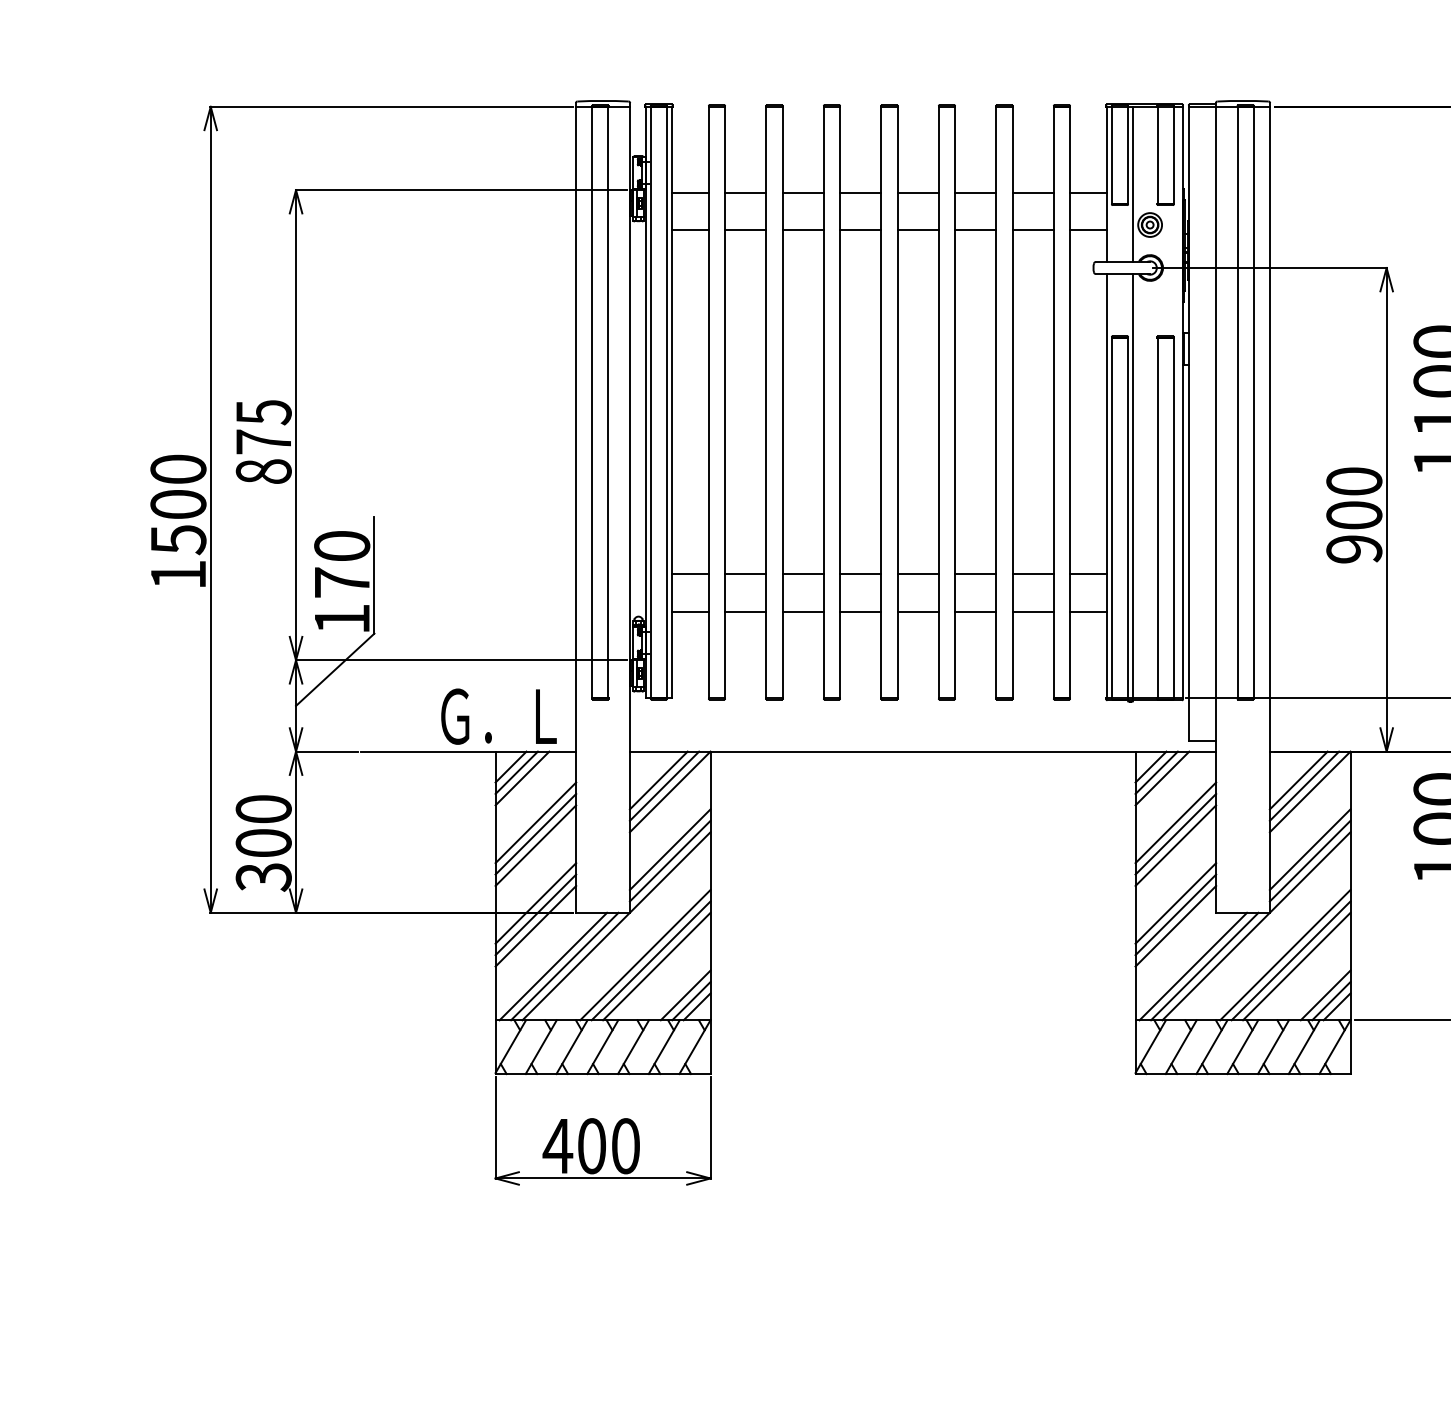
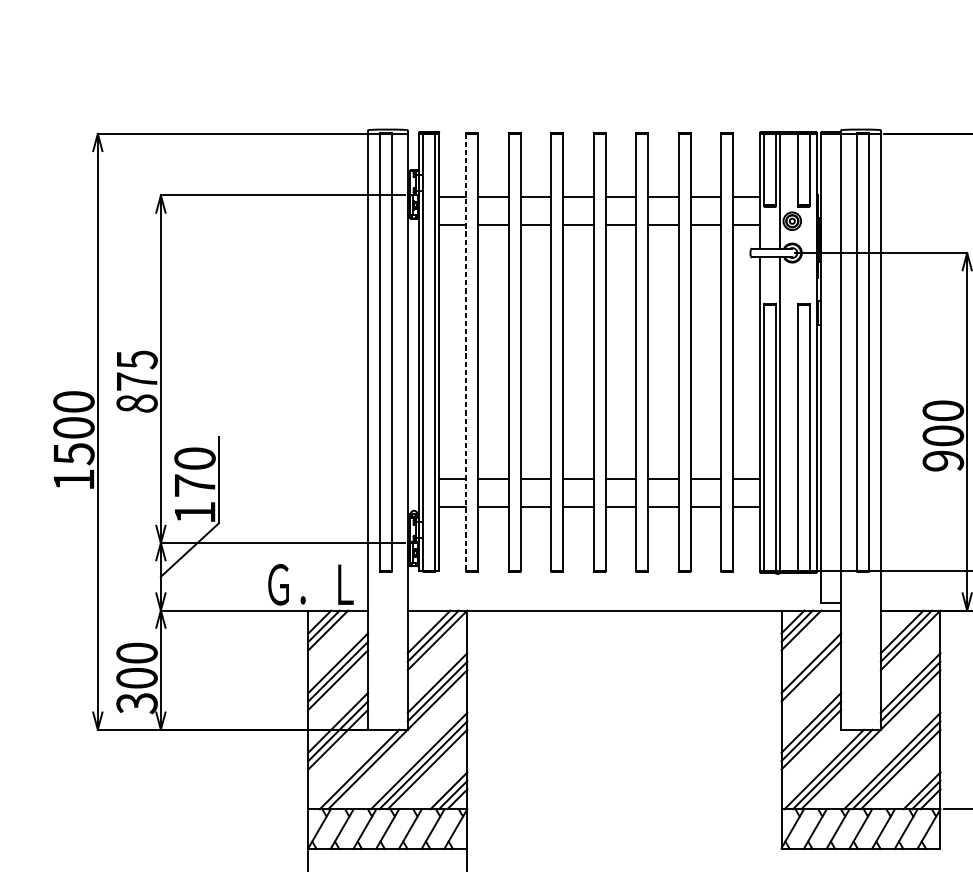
line: (708, 402) -> (465, 352), solid -> dashed
line: (1175, 845) -> (811, 679), removed
line: (553, 966) -> (351, 769), removed

